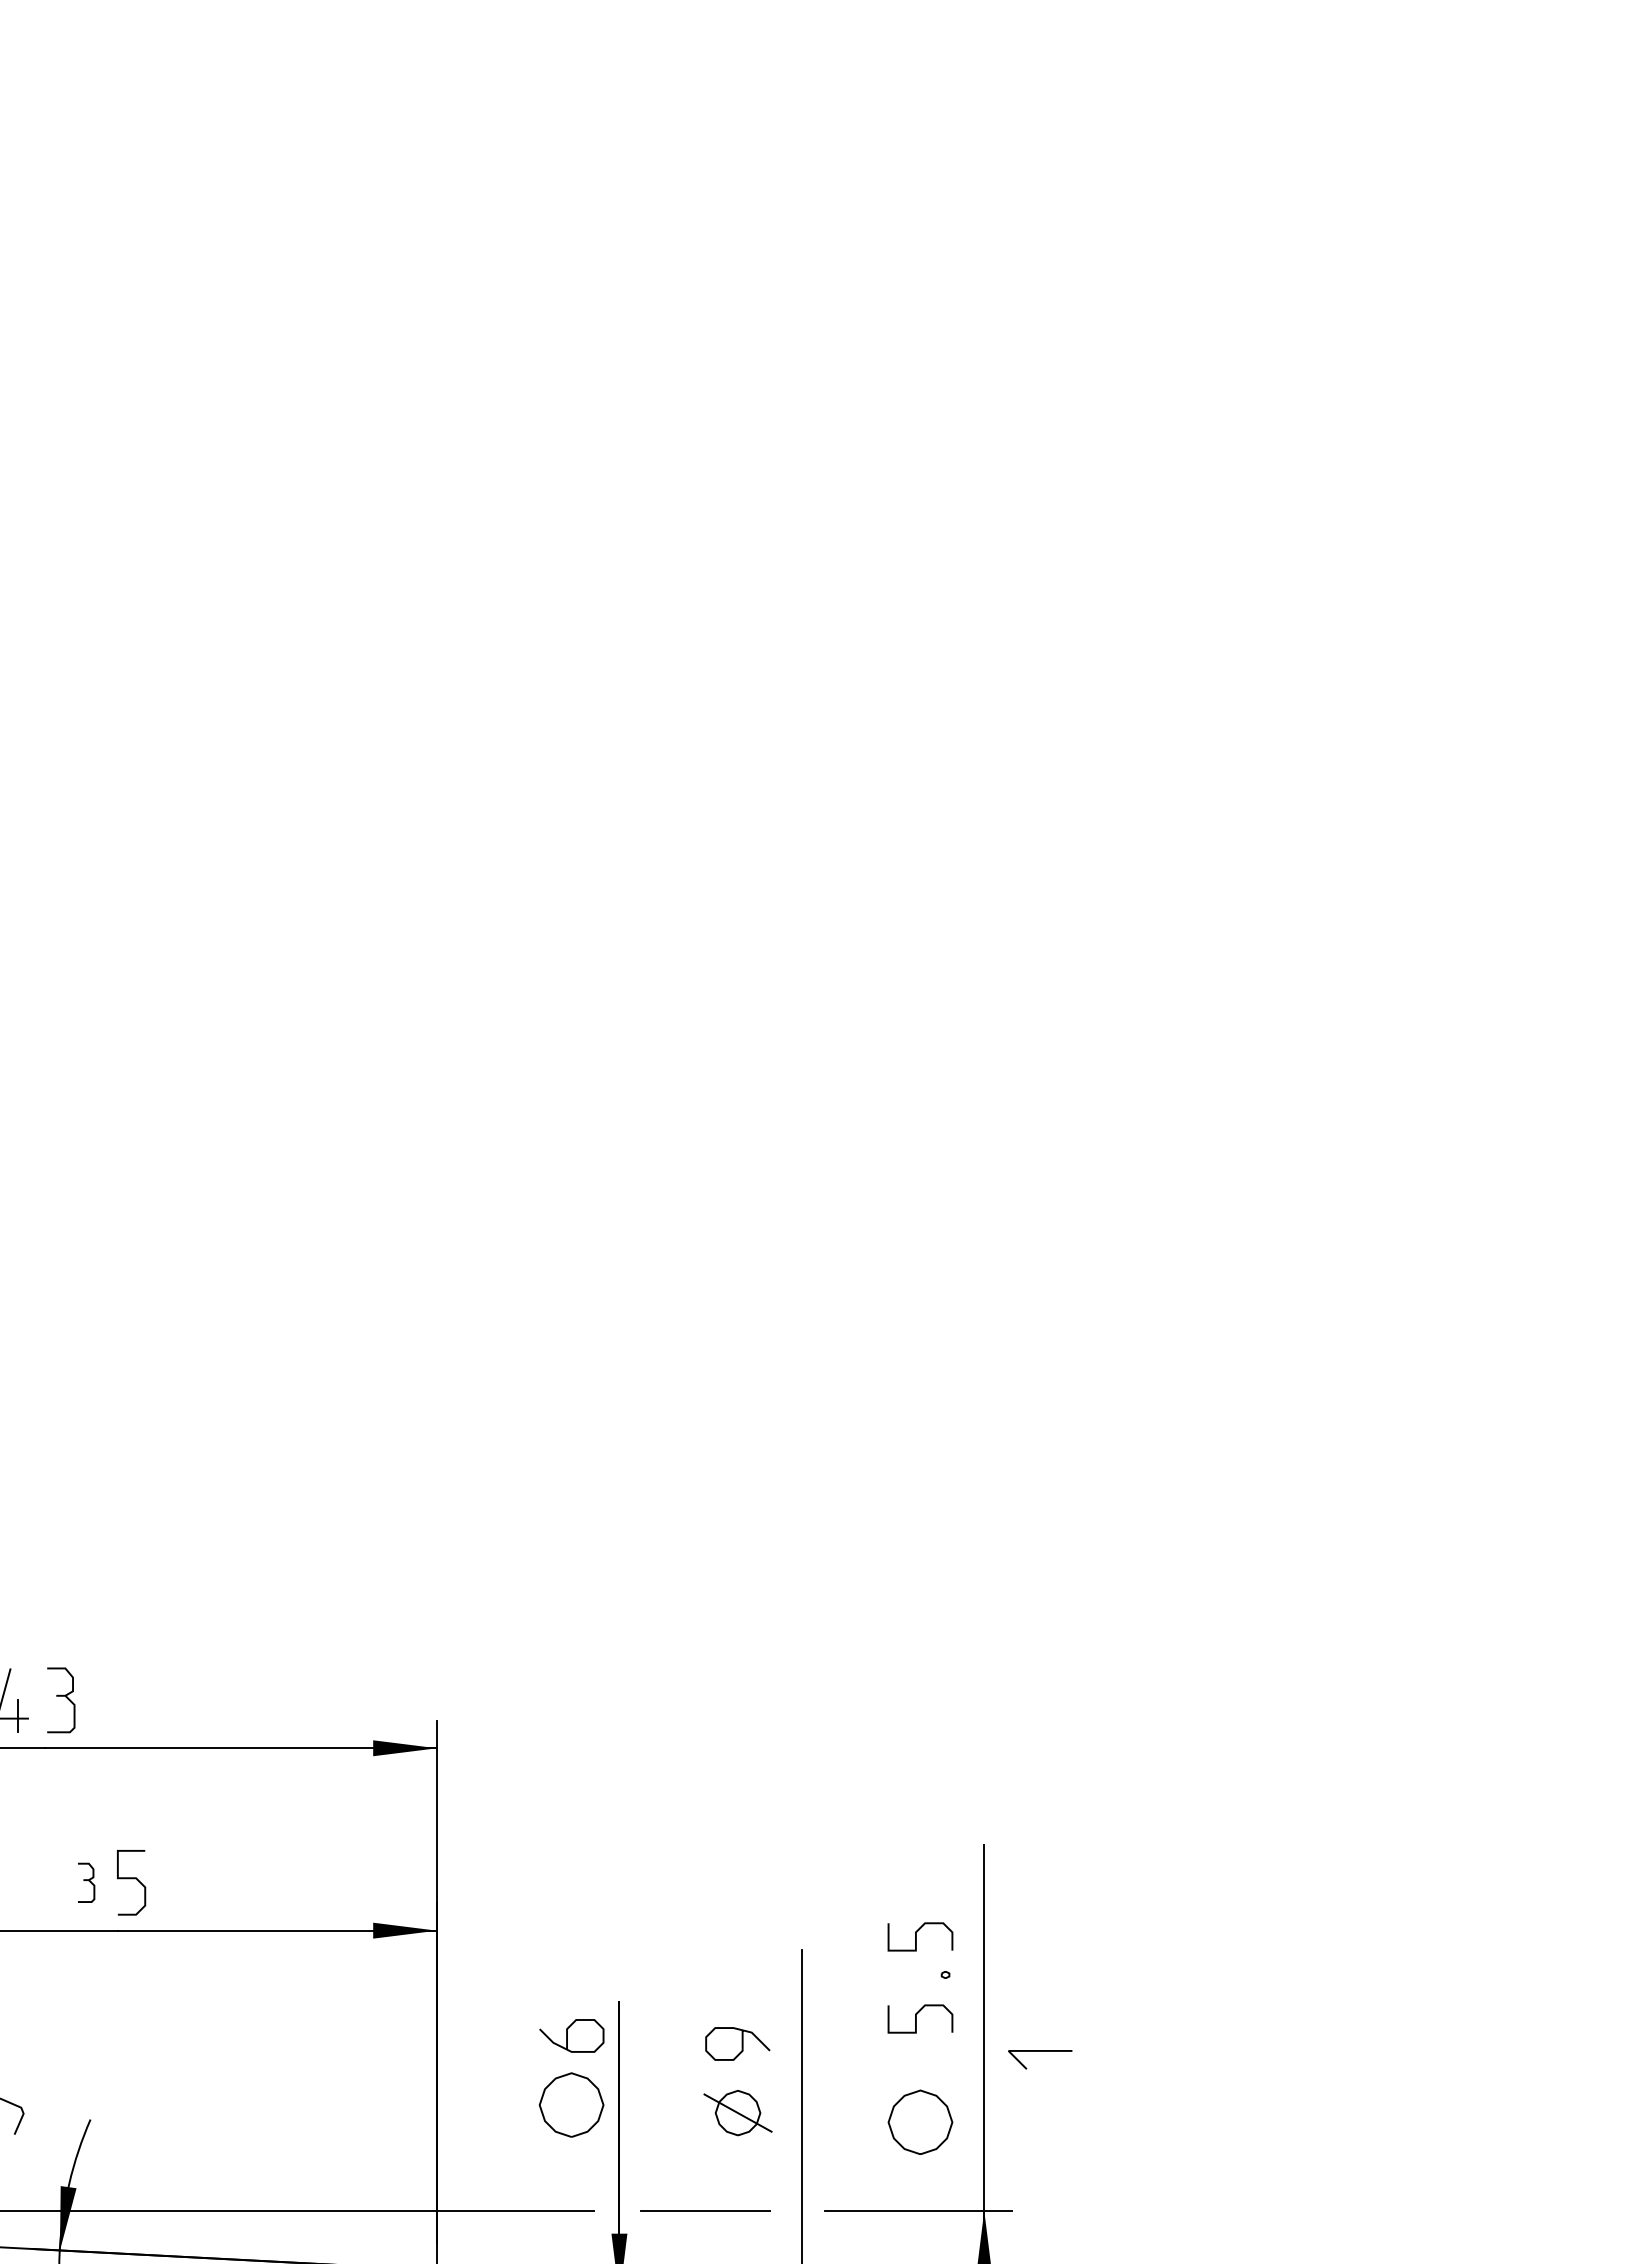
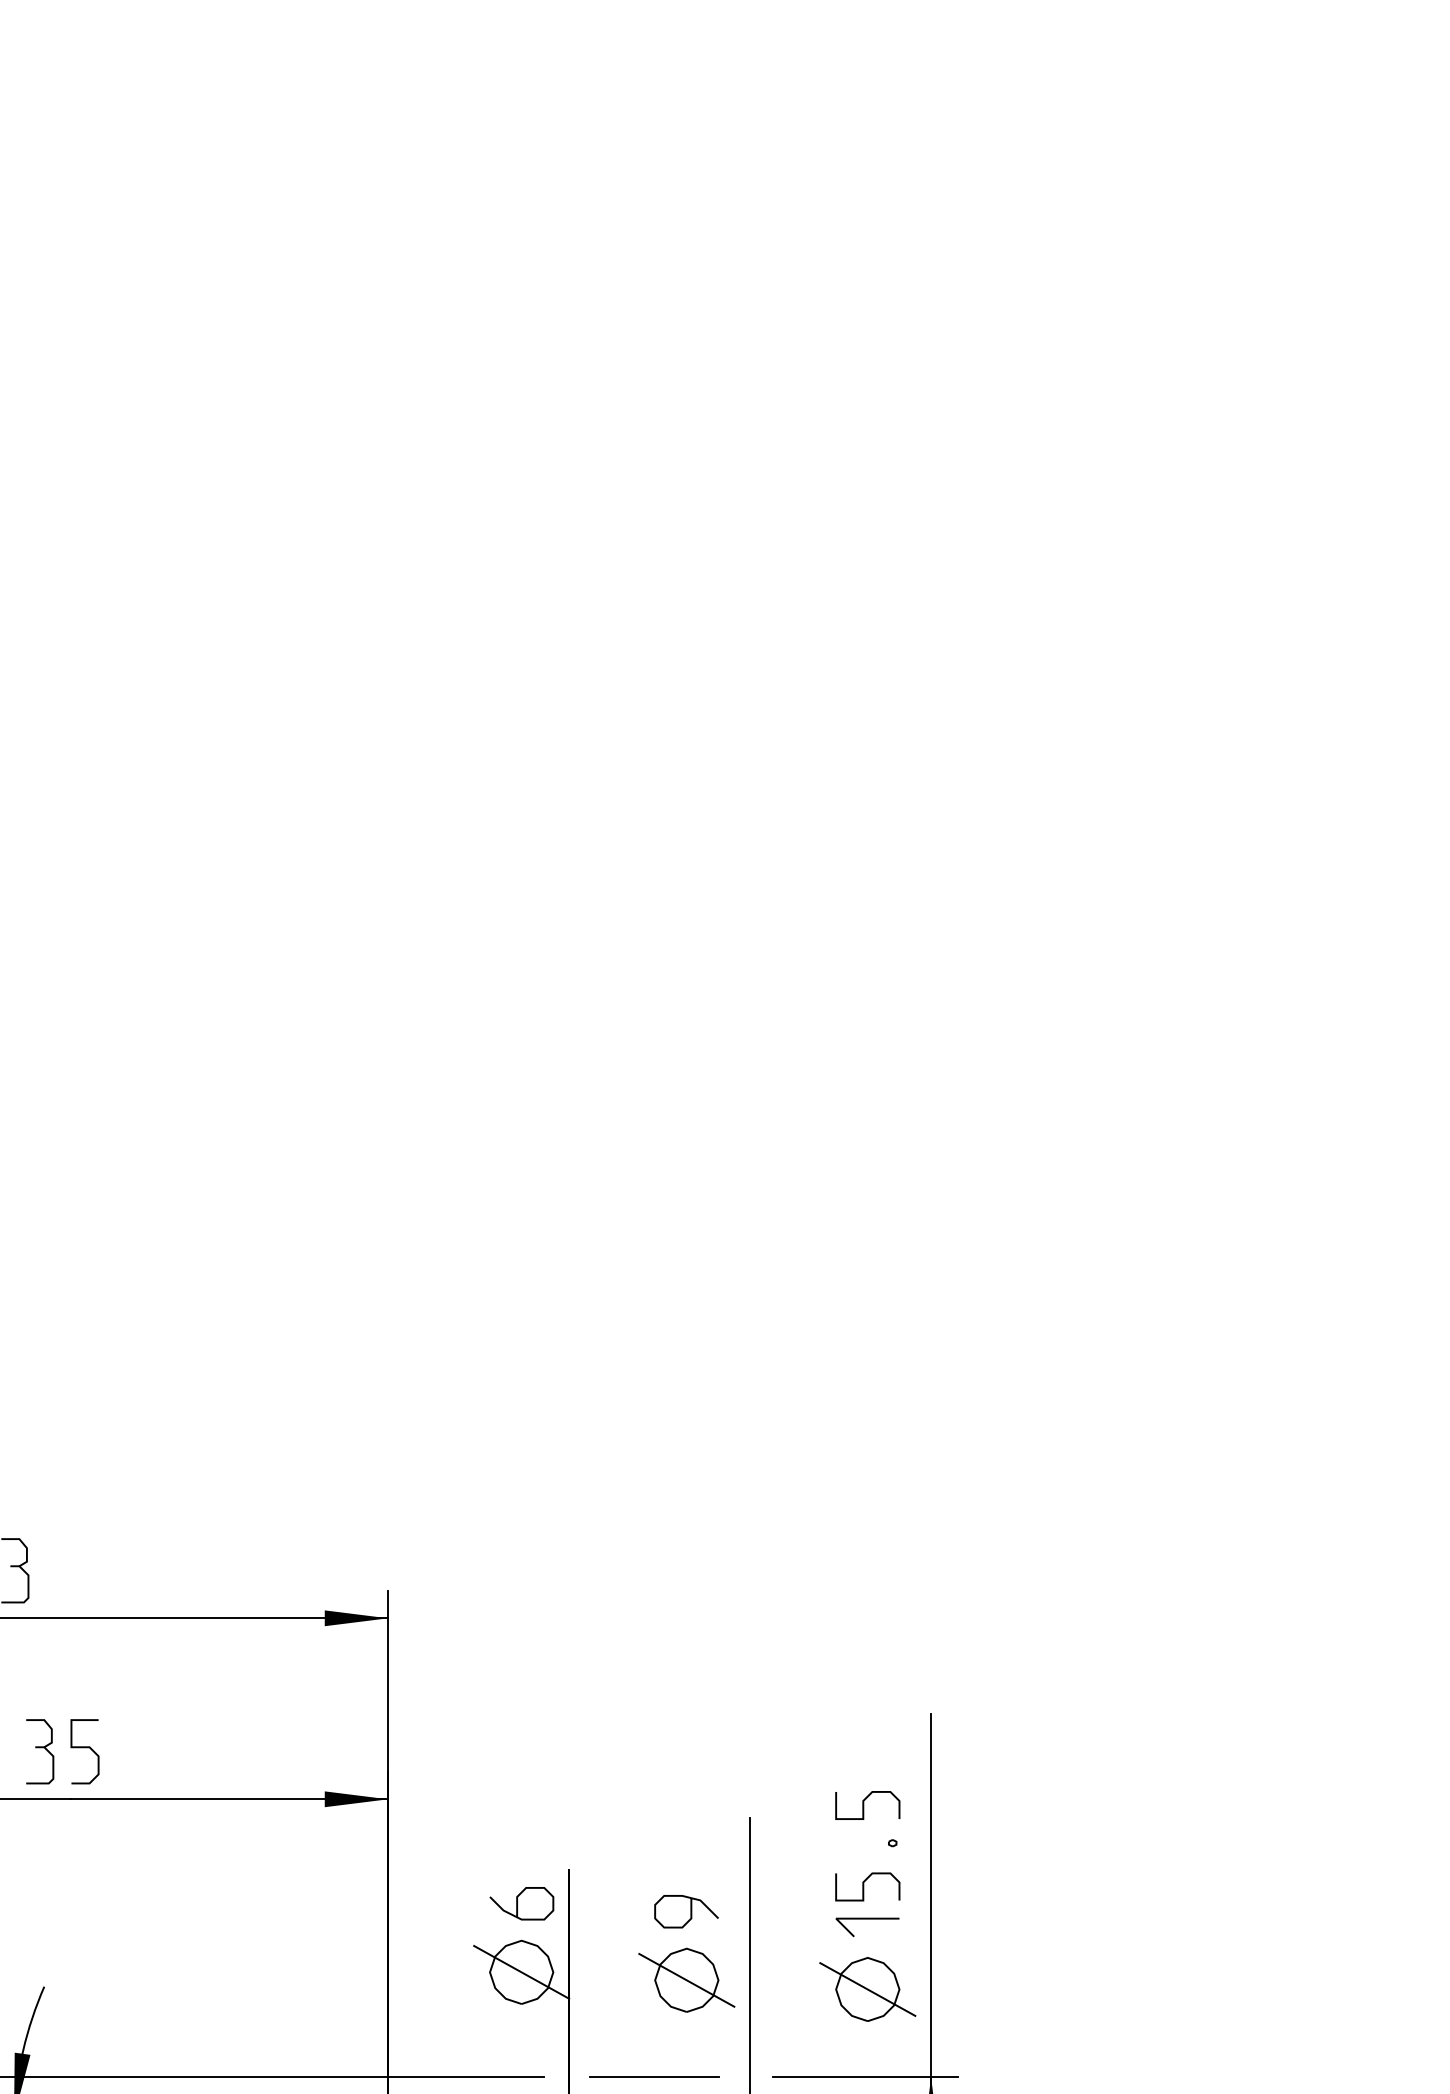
part: (86, 1882) -> (40, 1751), size x1.67
line: (1040, 2051) -> (867, 1919), moved
line: (571, 2104) -> (521, 1971), added
part: (737, 2112) -> (686, 1979), size x1.43
line: (920, 2122) -> (867, 1989), added

